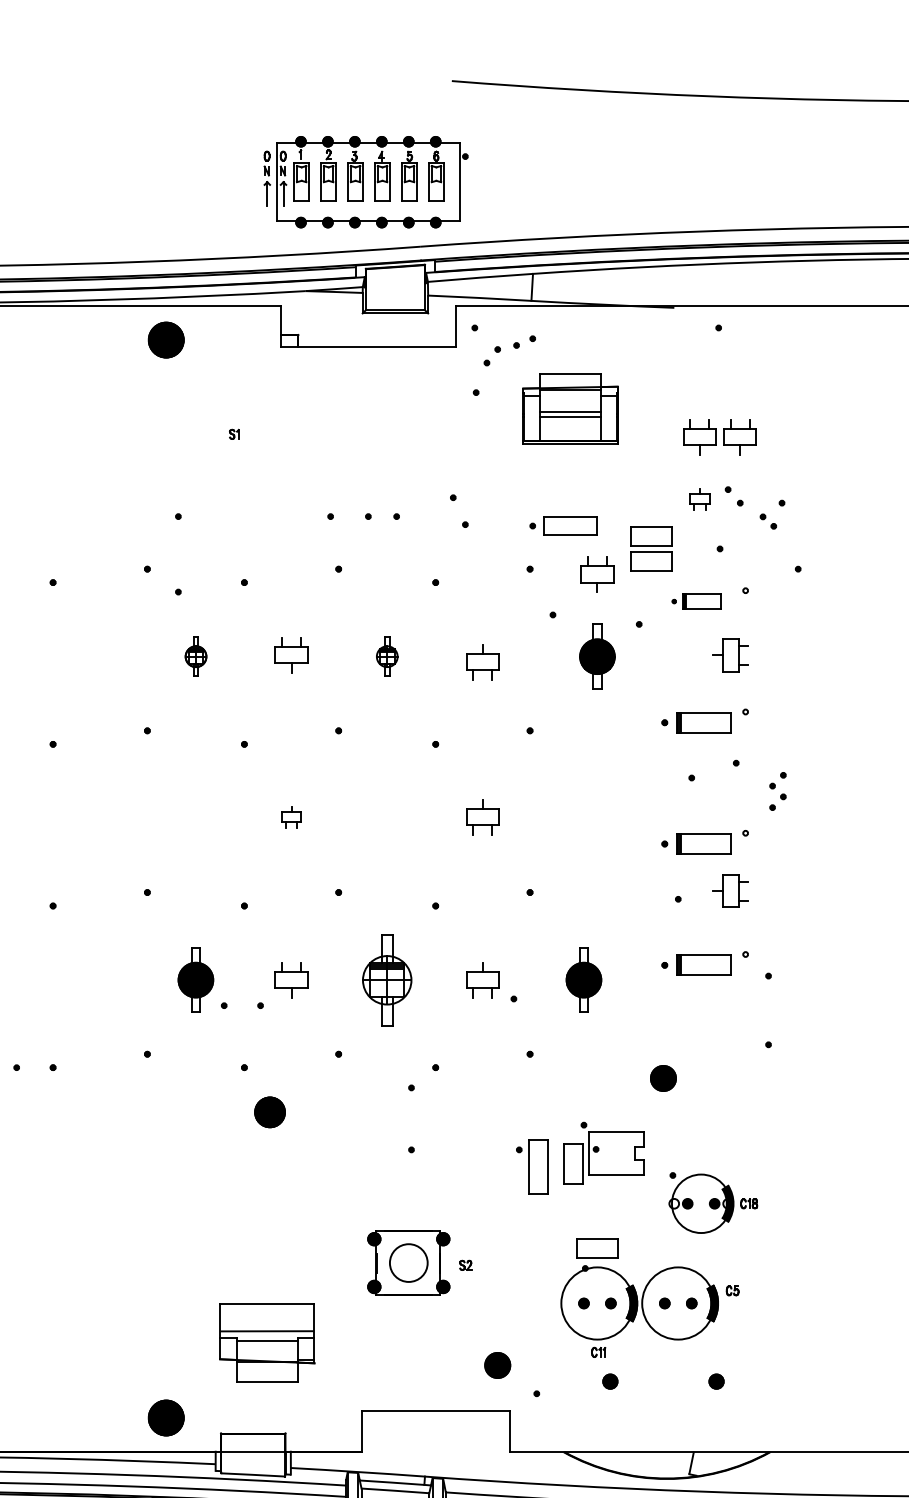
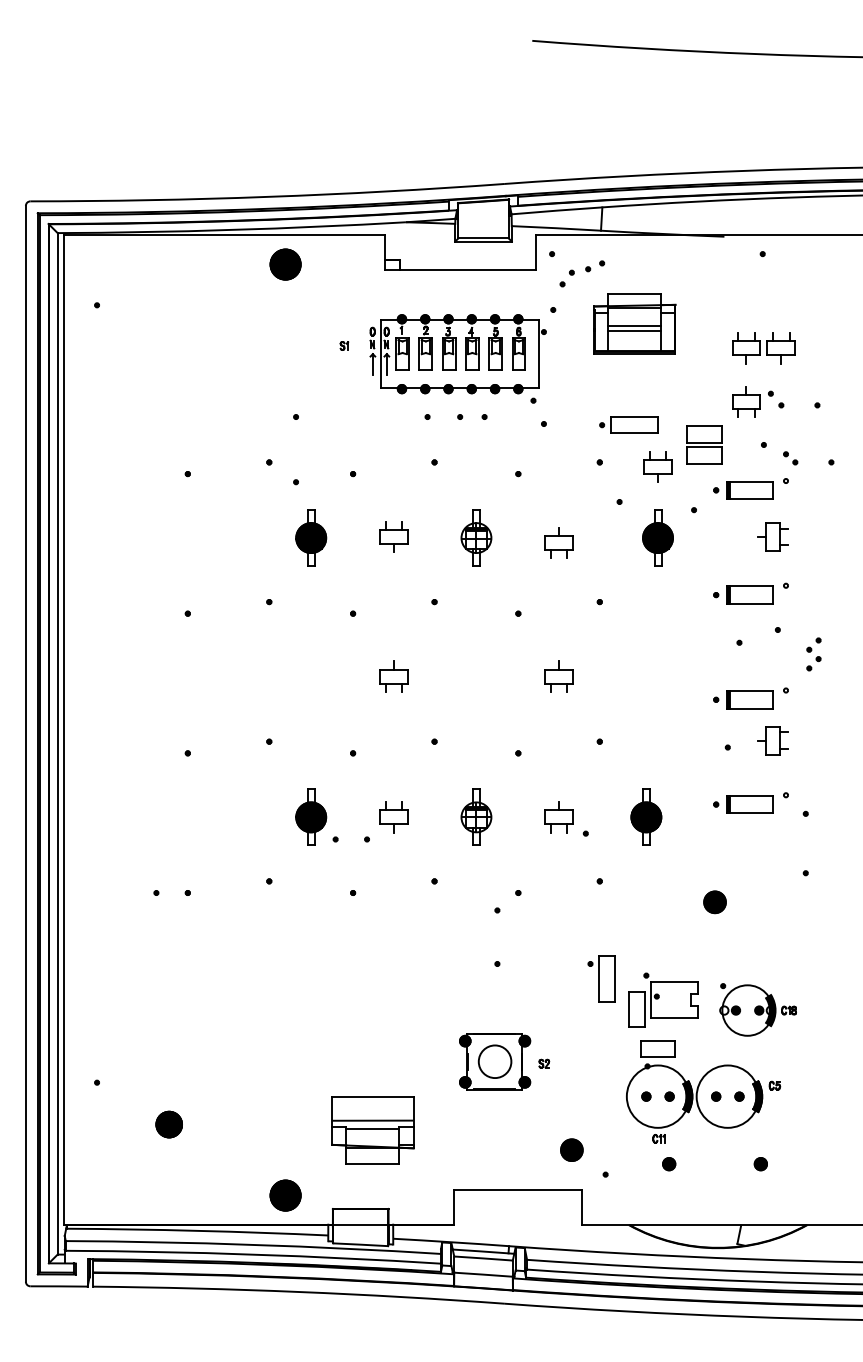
part: (365, 182) -> (457, 354), moved
part: (699, 498) -> (746, 401), size x1.67
part: (768, 521) -> (790, 458), moved
part: (696, 601) -> (743, 490), size x1.43
part: (196, 656) -> (311, 537), size x1.67
part: (387, 656) -> (476, 537), size x1.67
part: (291, 817) -> (393, 676), size x1.67
part: (387, 979) -> (476, 816), size x0.71
part: (269, 1112) -> (168, 1124), moved
part: (603, 1152) -> (663, 999), moved

